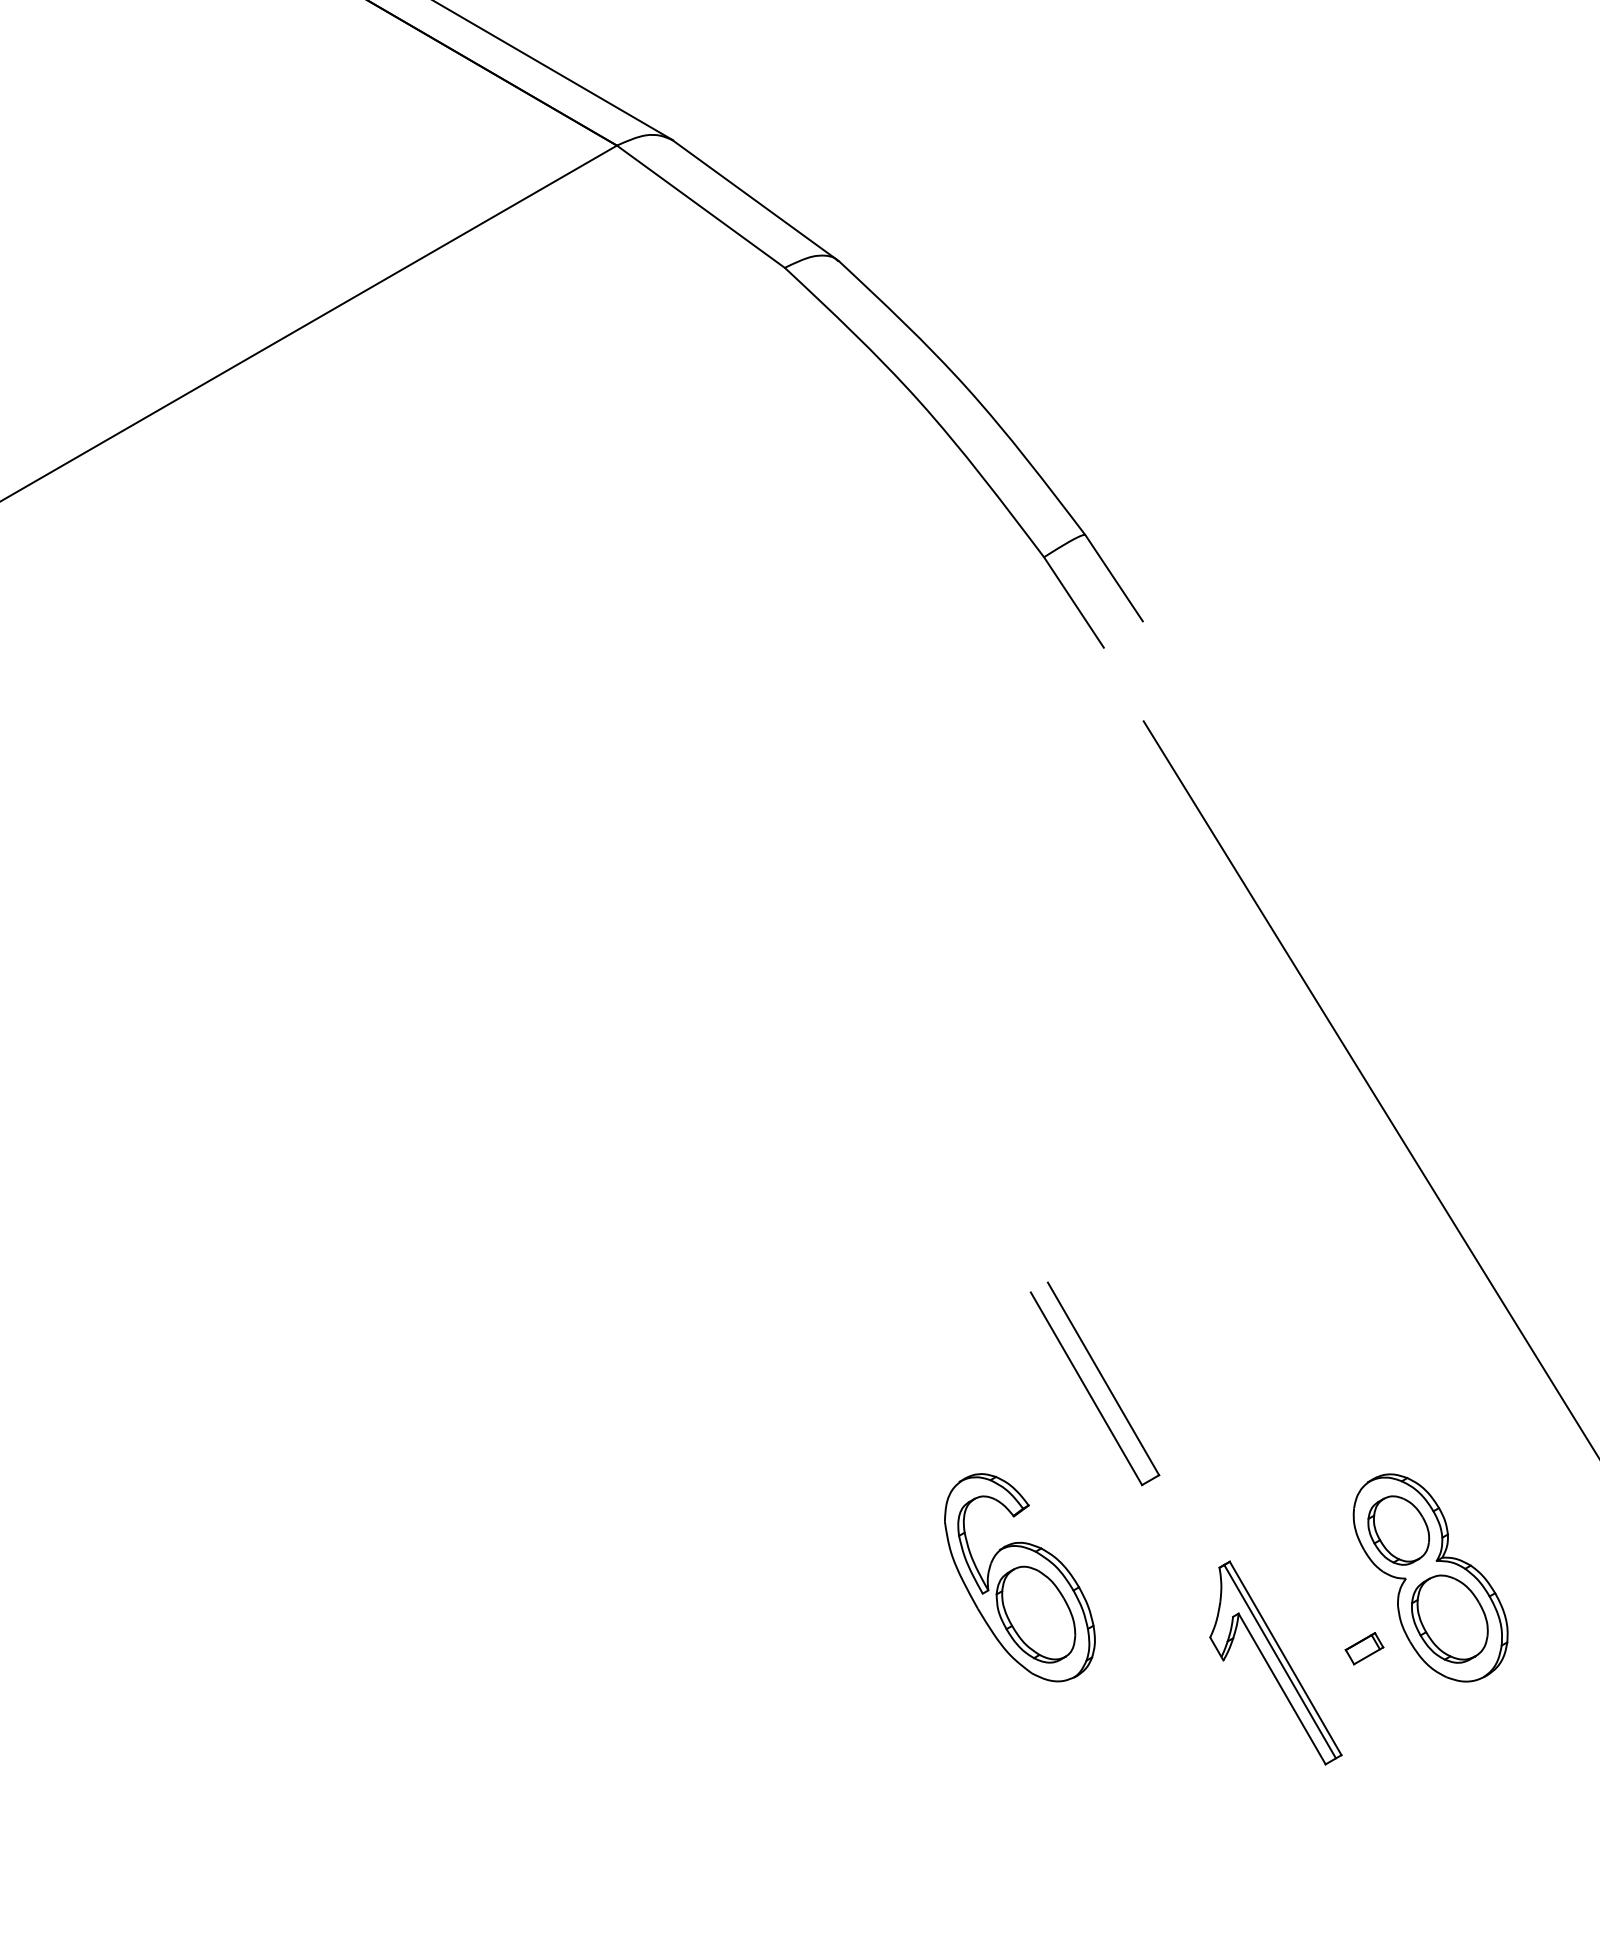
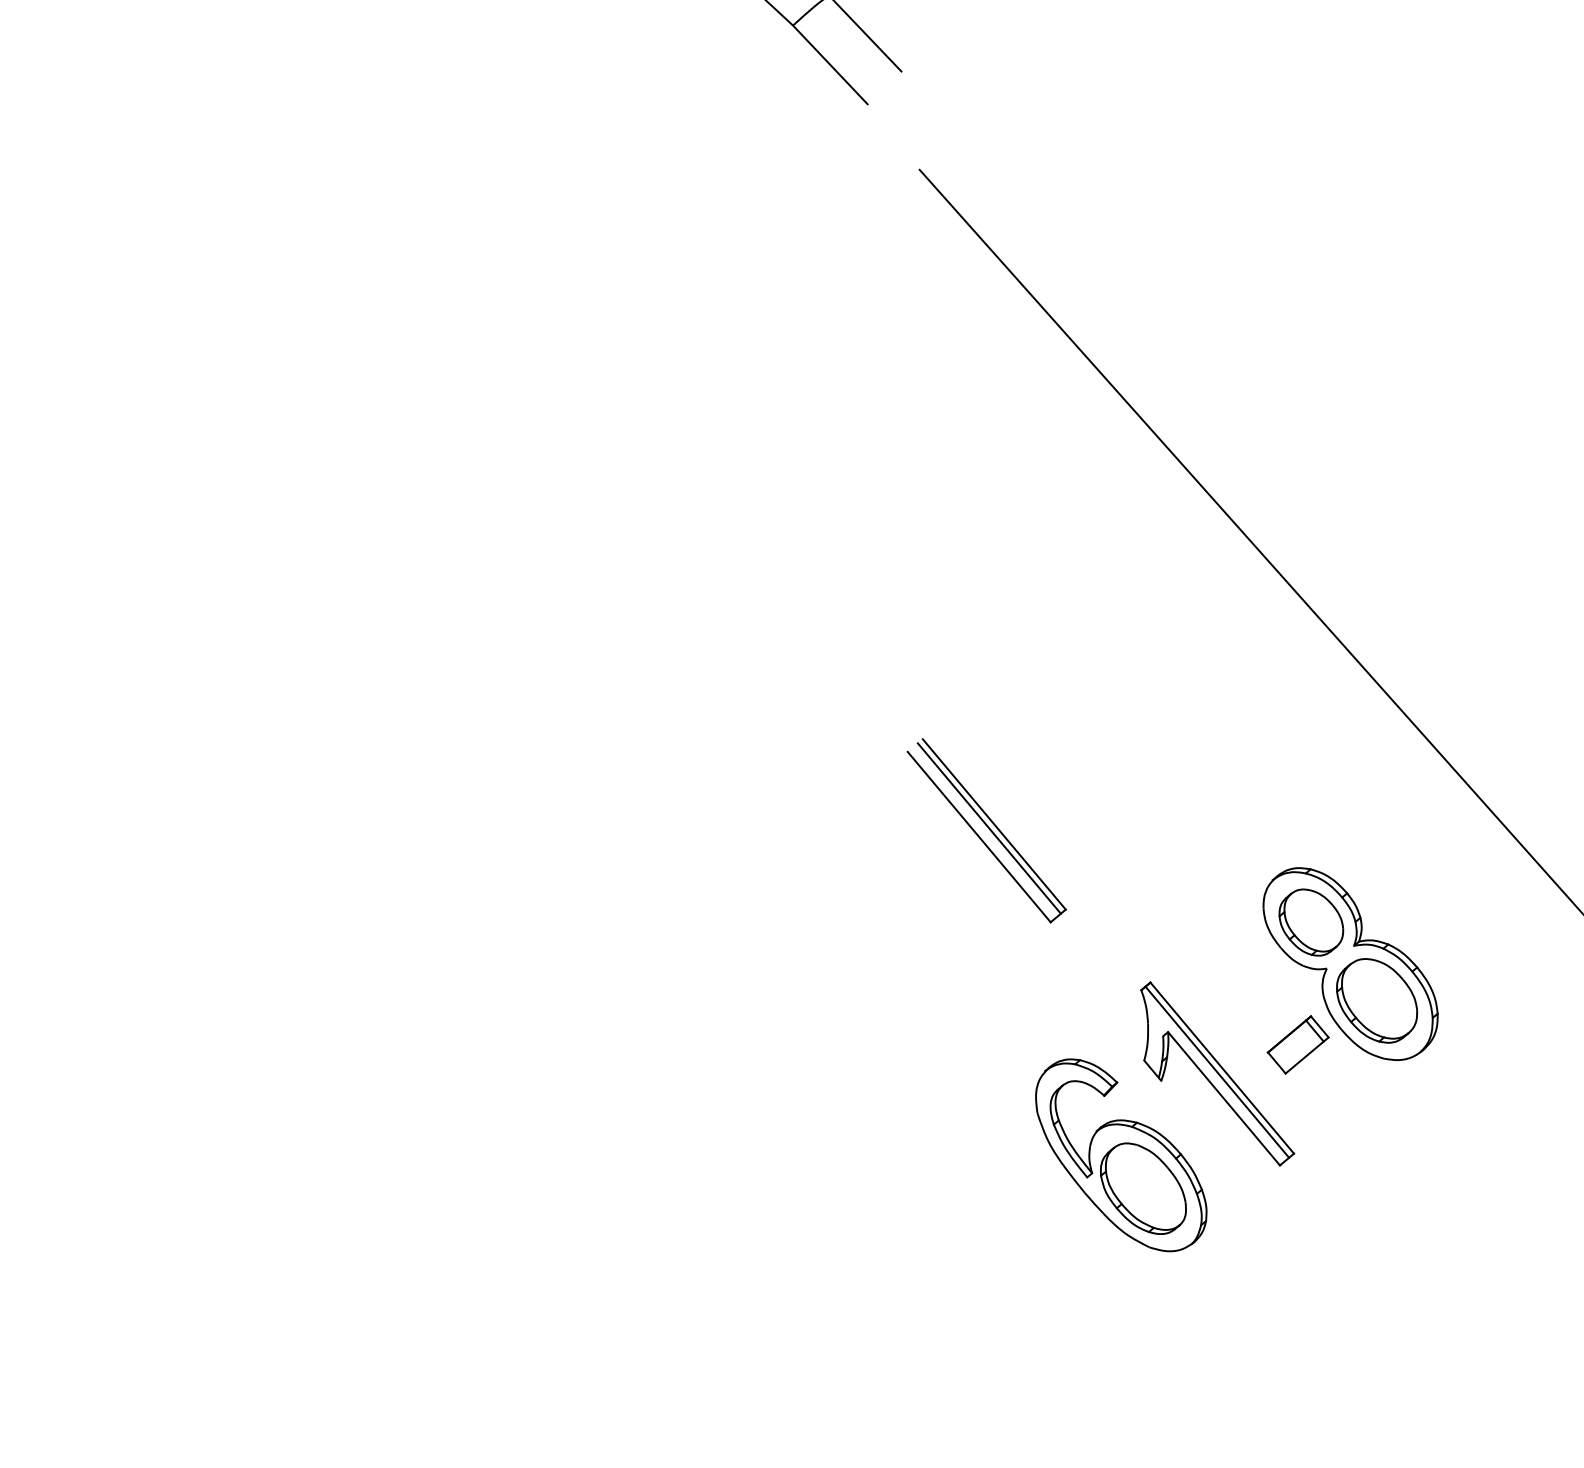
line: (1097, 1381) -> (988, 828), added
part: (1019, 1577) -> (1120, 1155), moved
part: (1364, 1648) -> (1298, 1044), size x1.67

